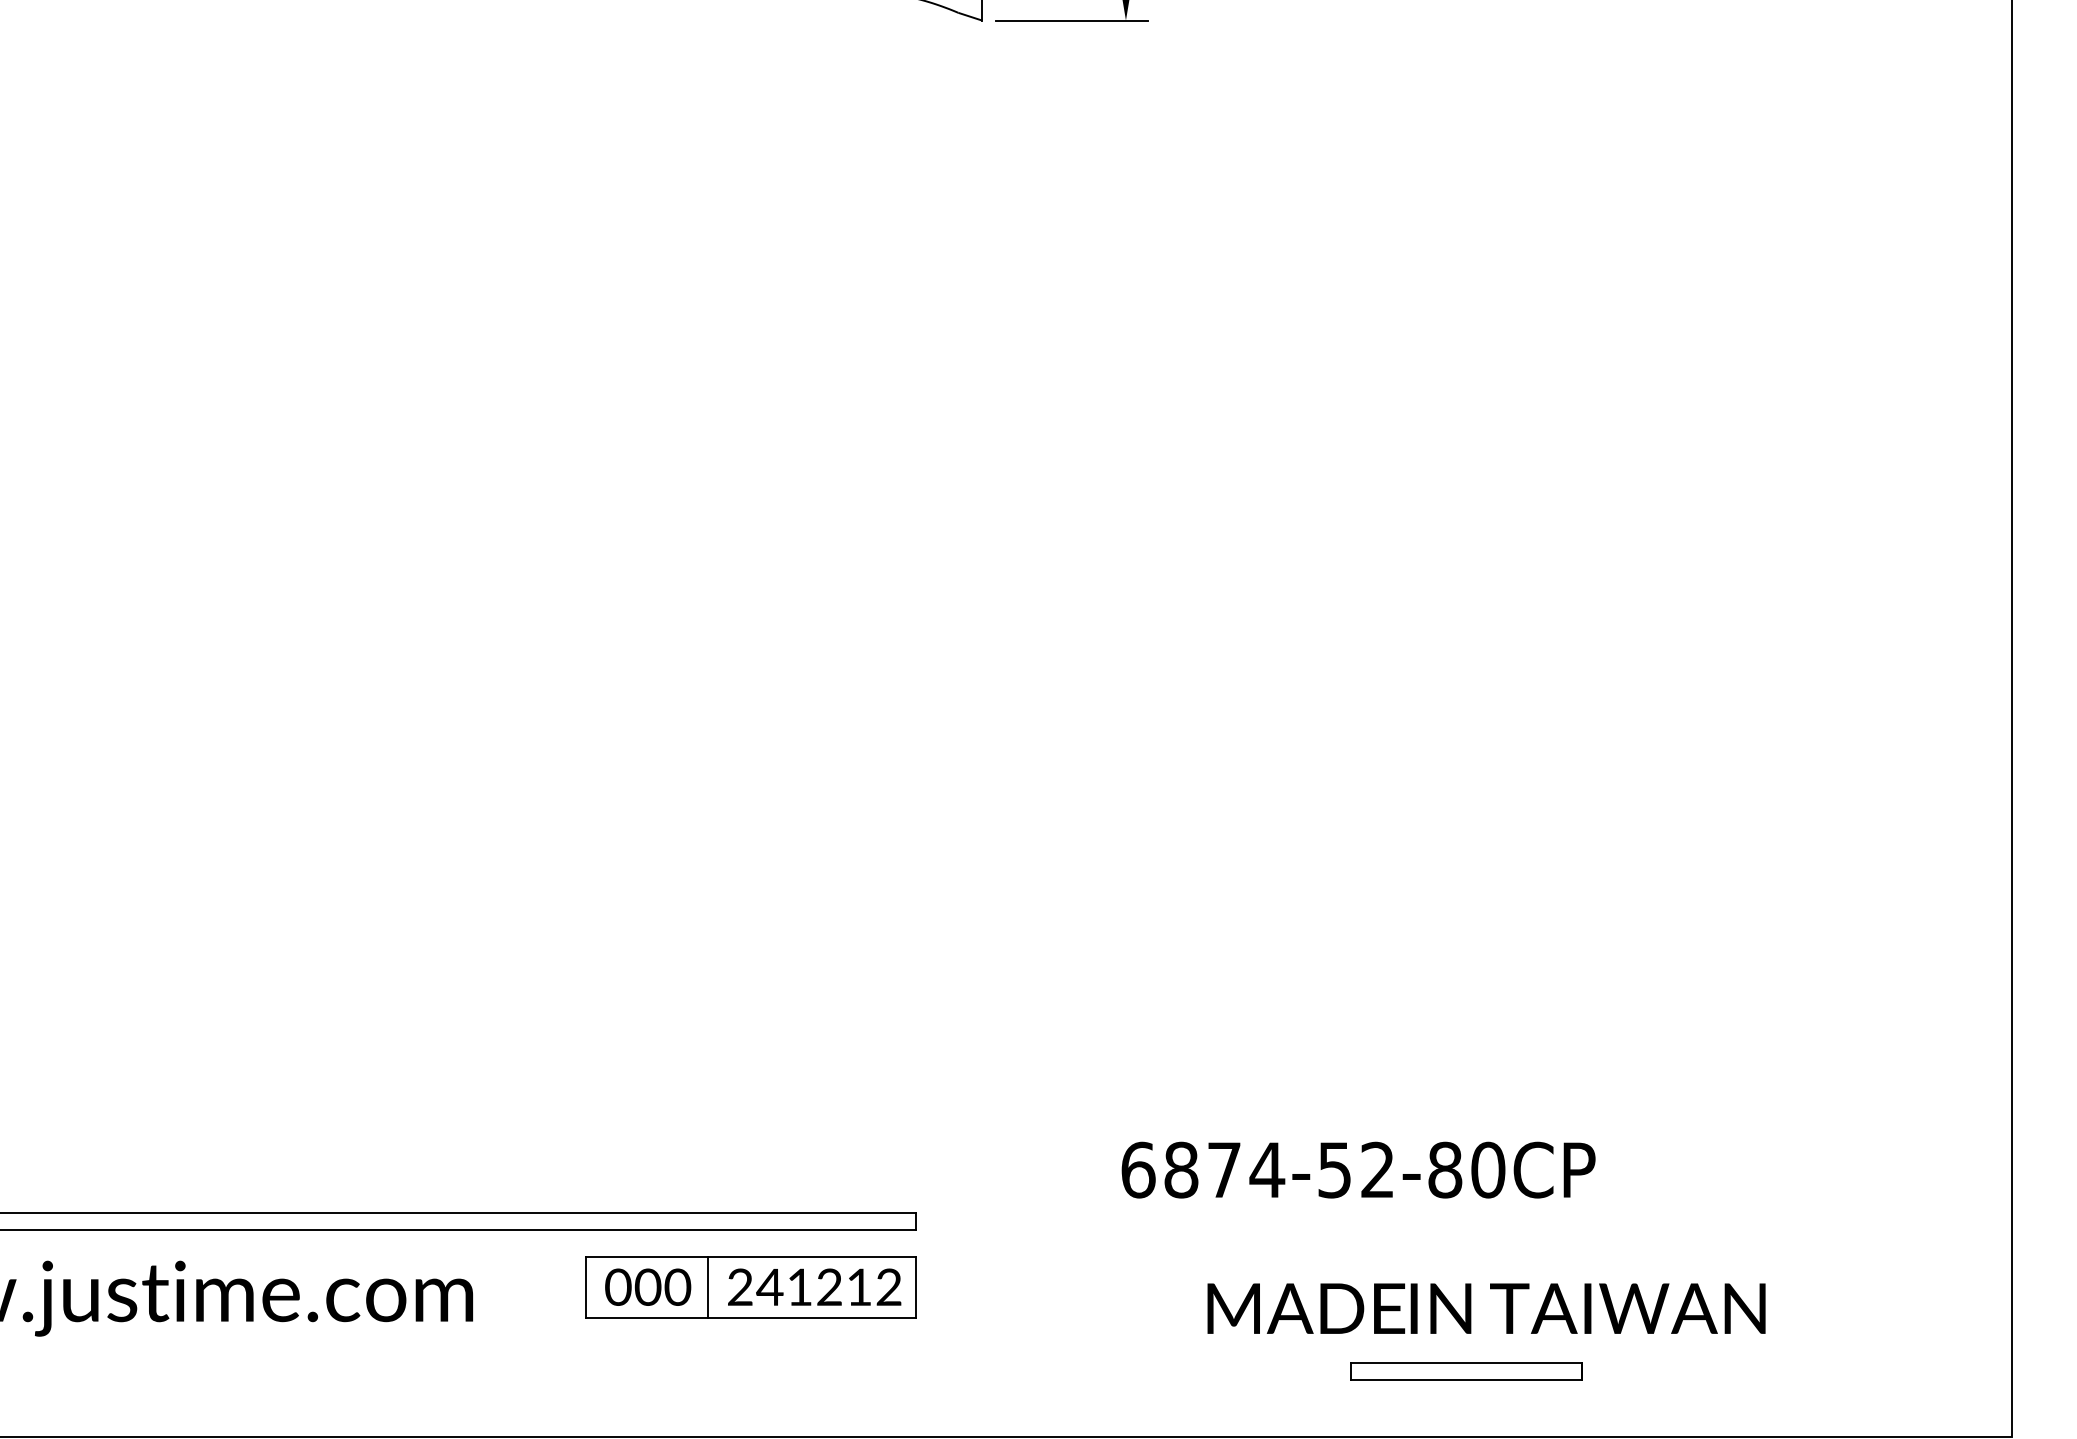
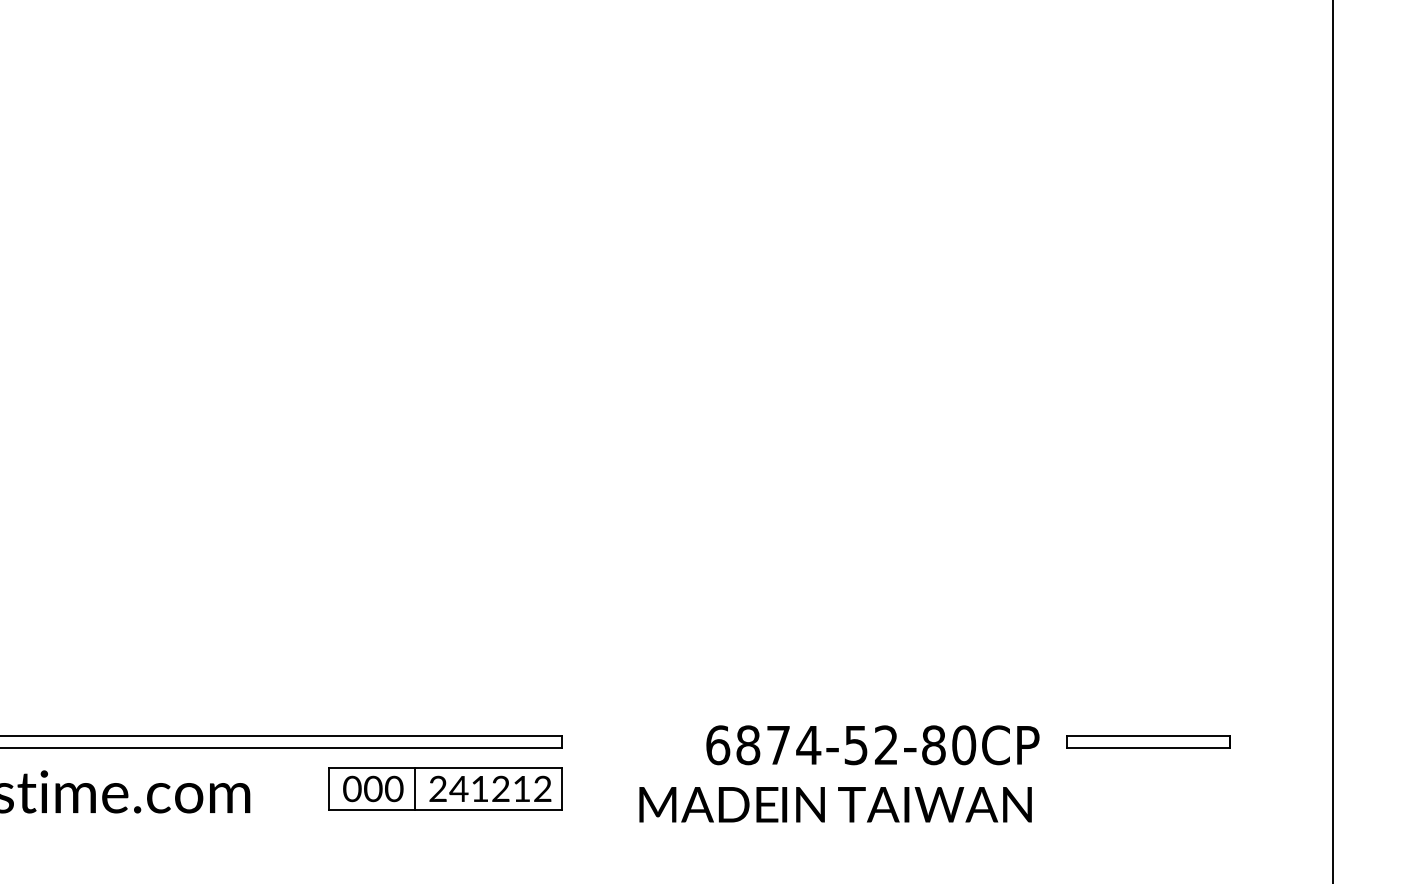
text: (1358, 1169) -> (872, 744), moved
text: (1486, 1308) -> (835, 804), moved
part: (1466, 1371) -> (1148, 742), moved

